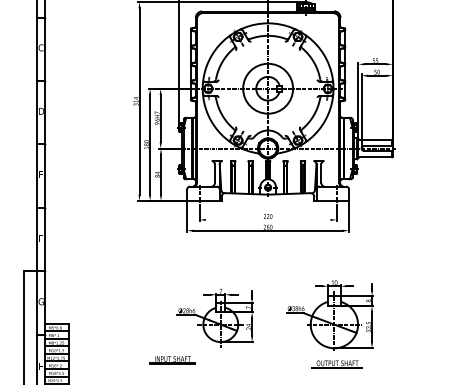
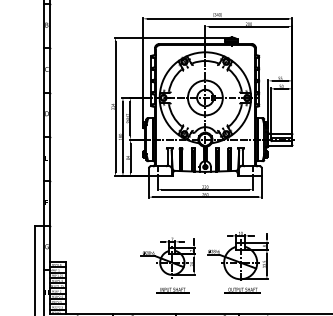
line: (266, 219) -> (204, 189), added
part: (329, 324) -> (237, 262), moved
part: (172, 360) -> (172, 290), moved

